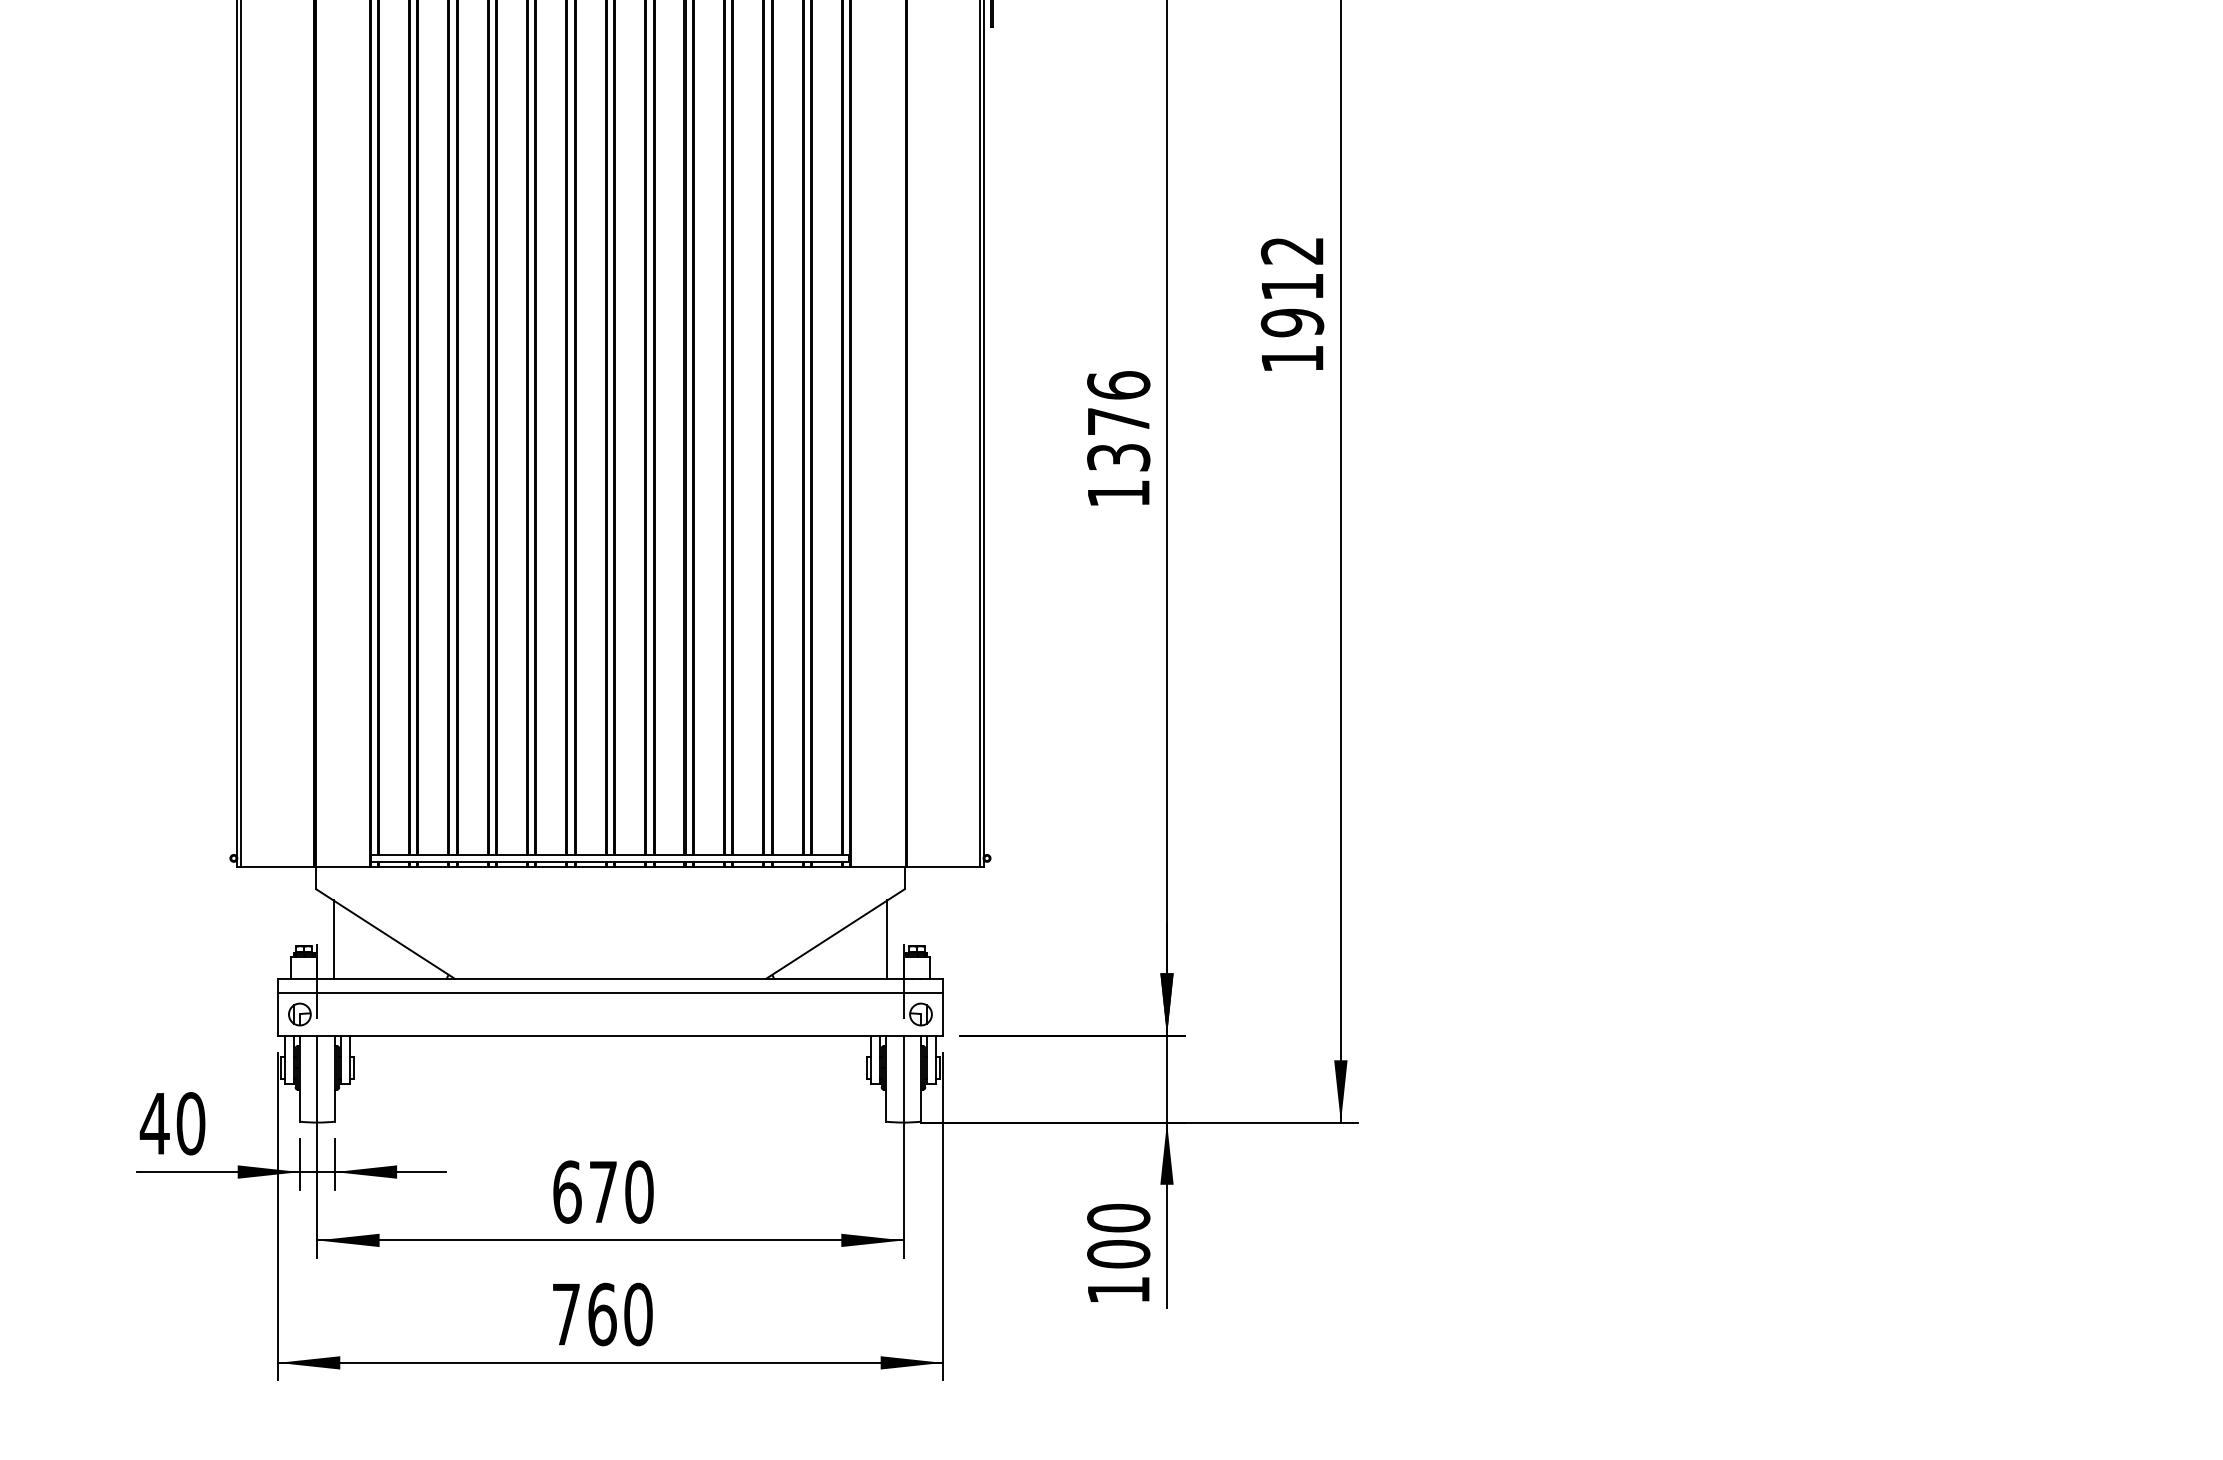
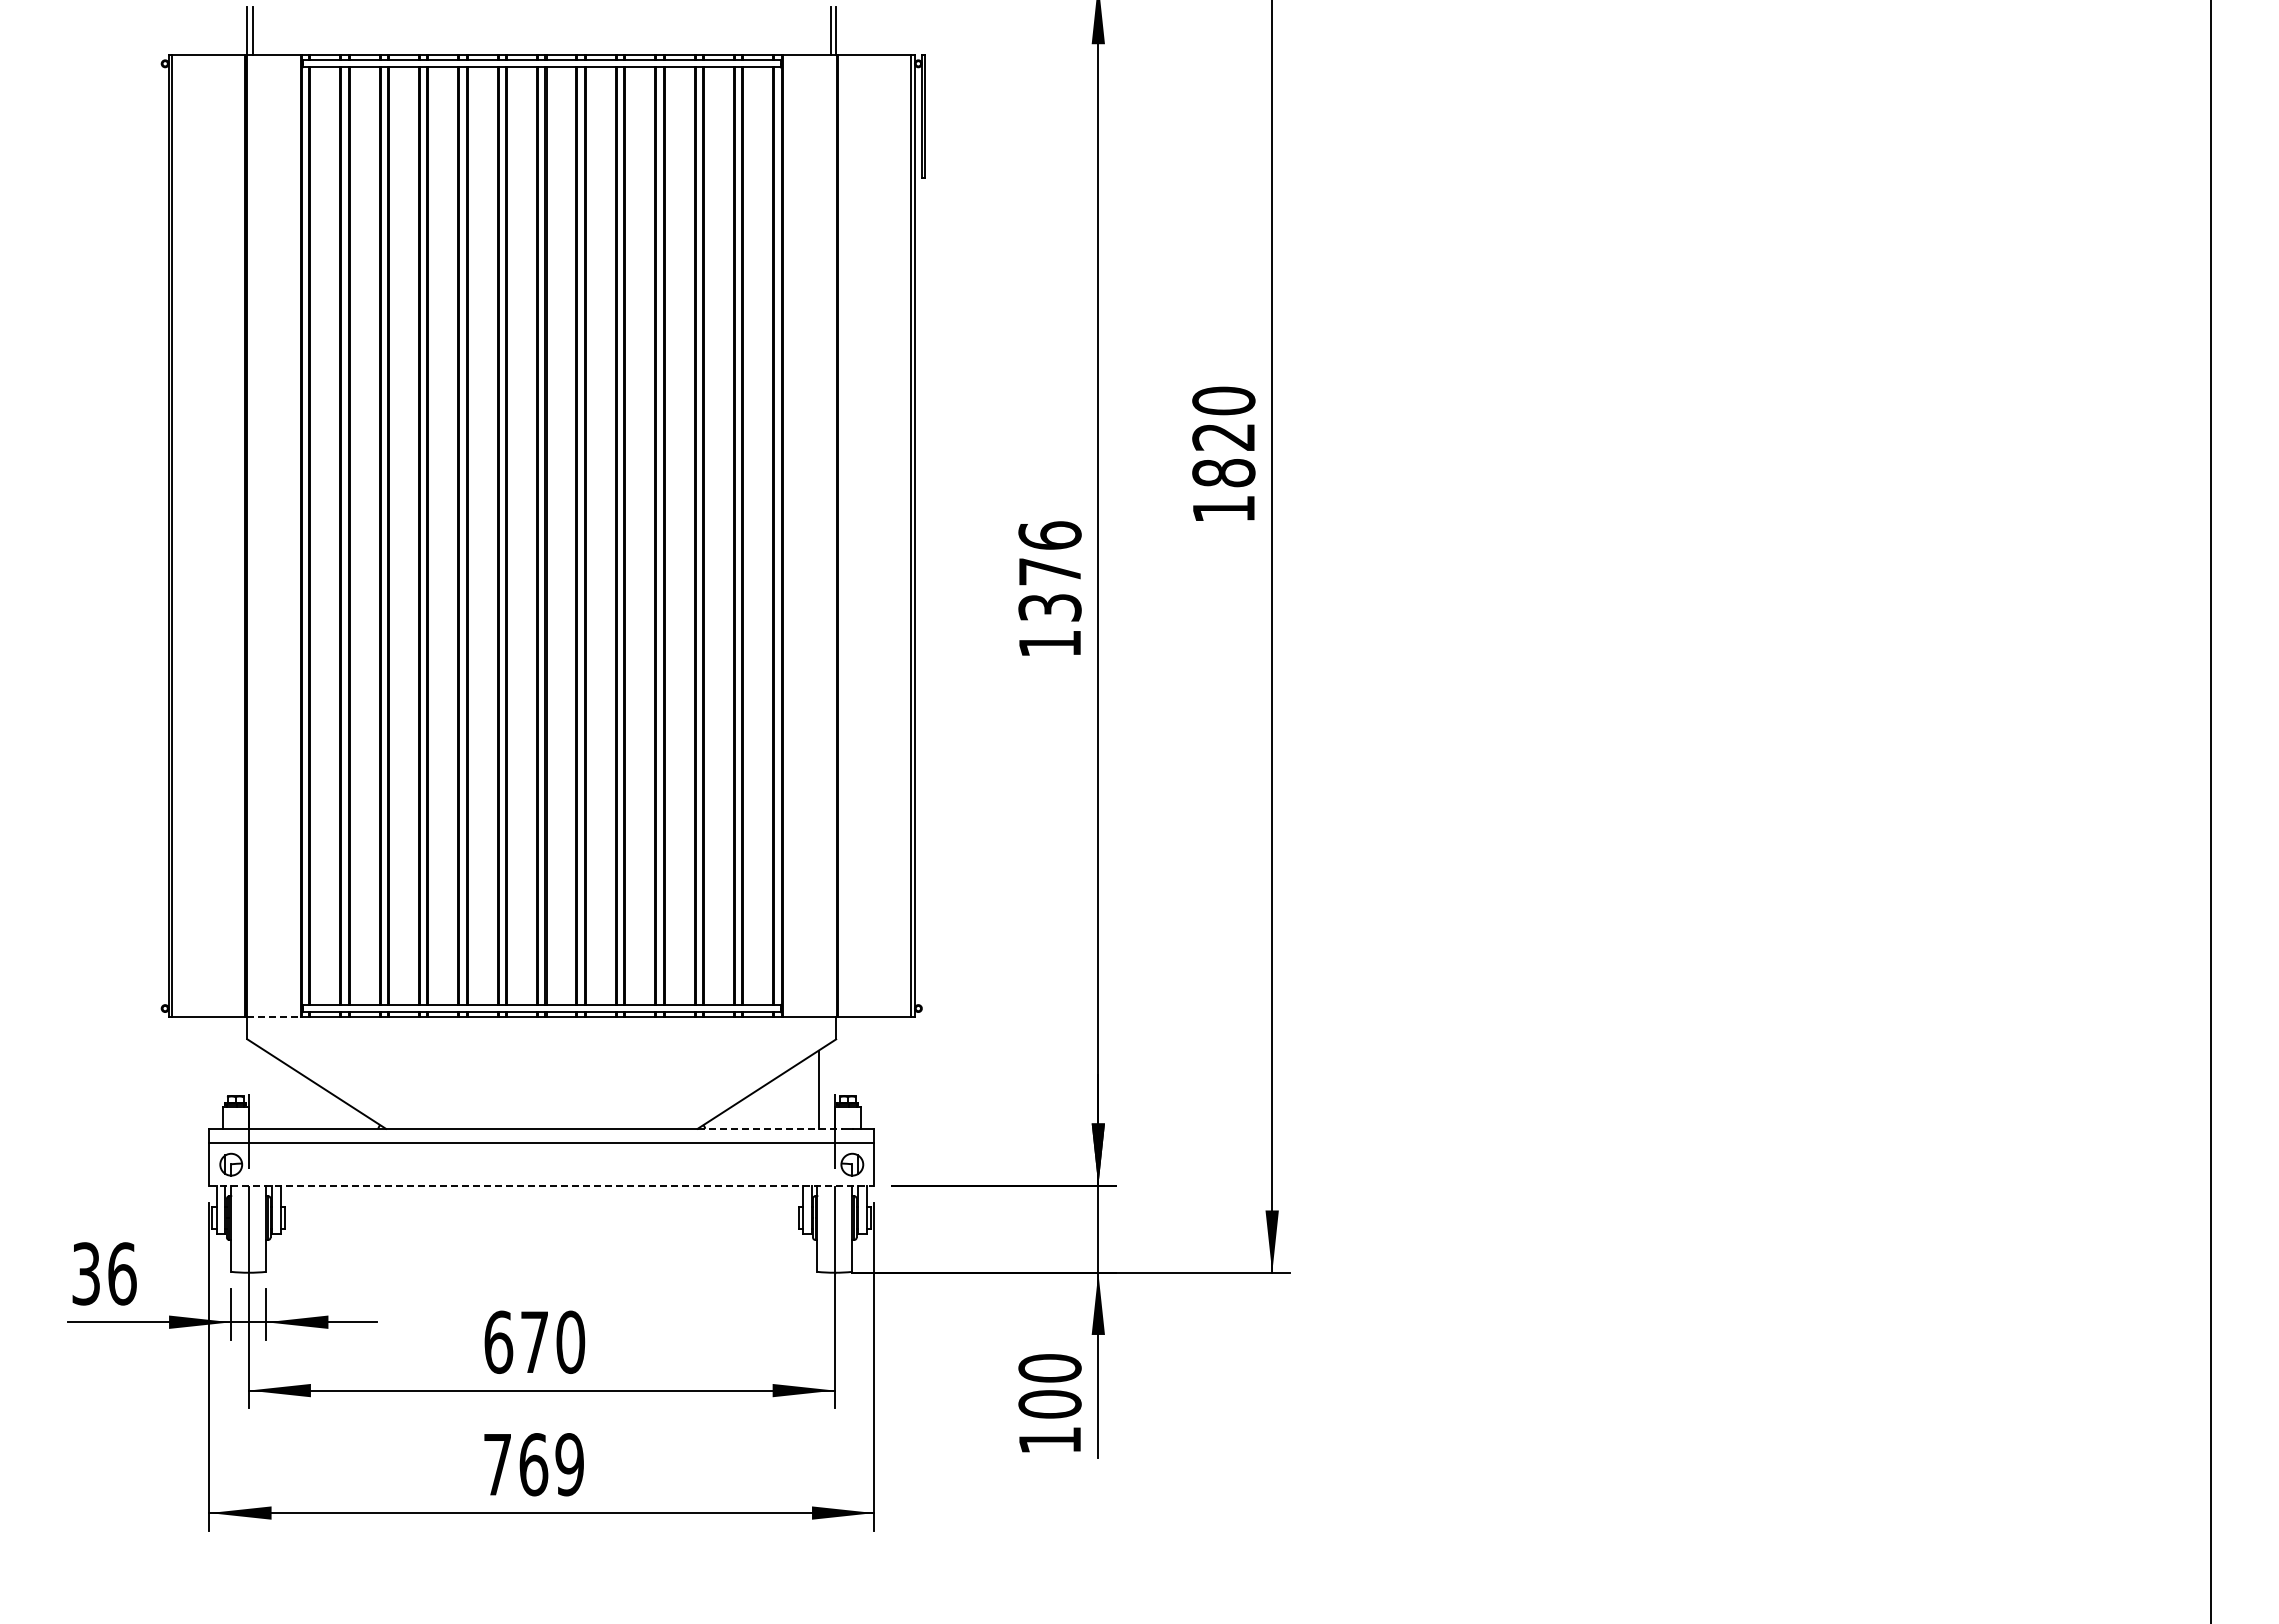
text: (1292, 286) -> (1223, 436), 1912 -> 1820
line: (343, 867) -> (274, 1017), solid -> dashed
line: (333, 939) -> (264, 1089), removed
line: (839, 978) -> (770, 1128), solid -> dashed
line: (611, 1035) -> (542, 1185), solid -> dashed
text: (172, 1123) -> (103, 1273), 40 -> 36
text: (638, 1314) -> (569, 1464), 760 -> 769

